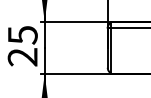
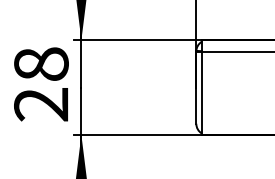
text: (22, 35) -> (40, 64), 25 -> 28

